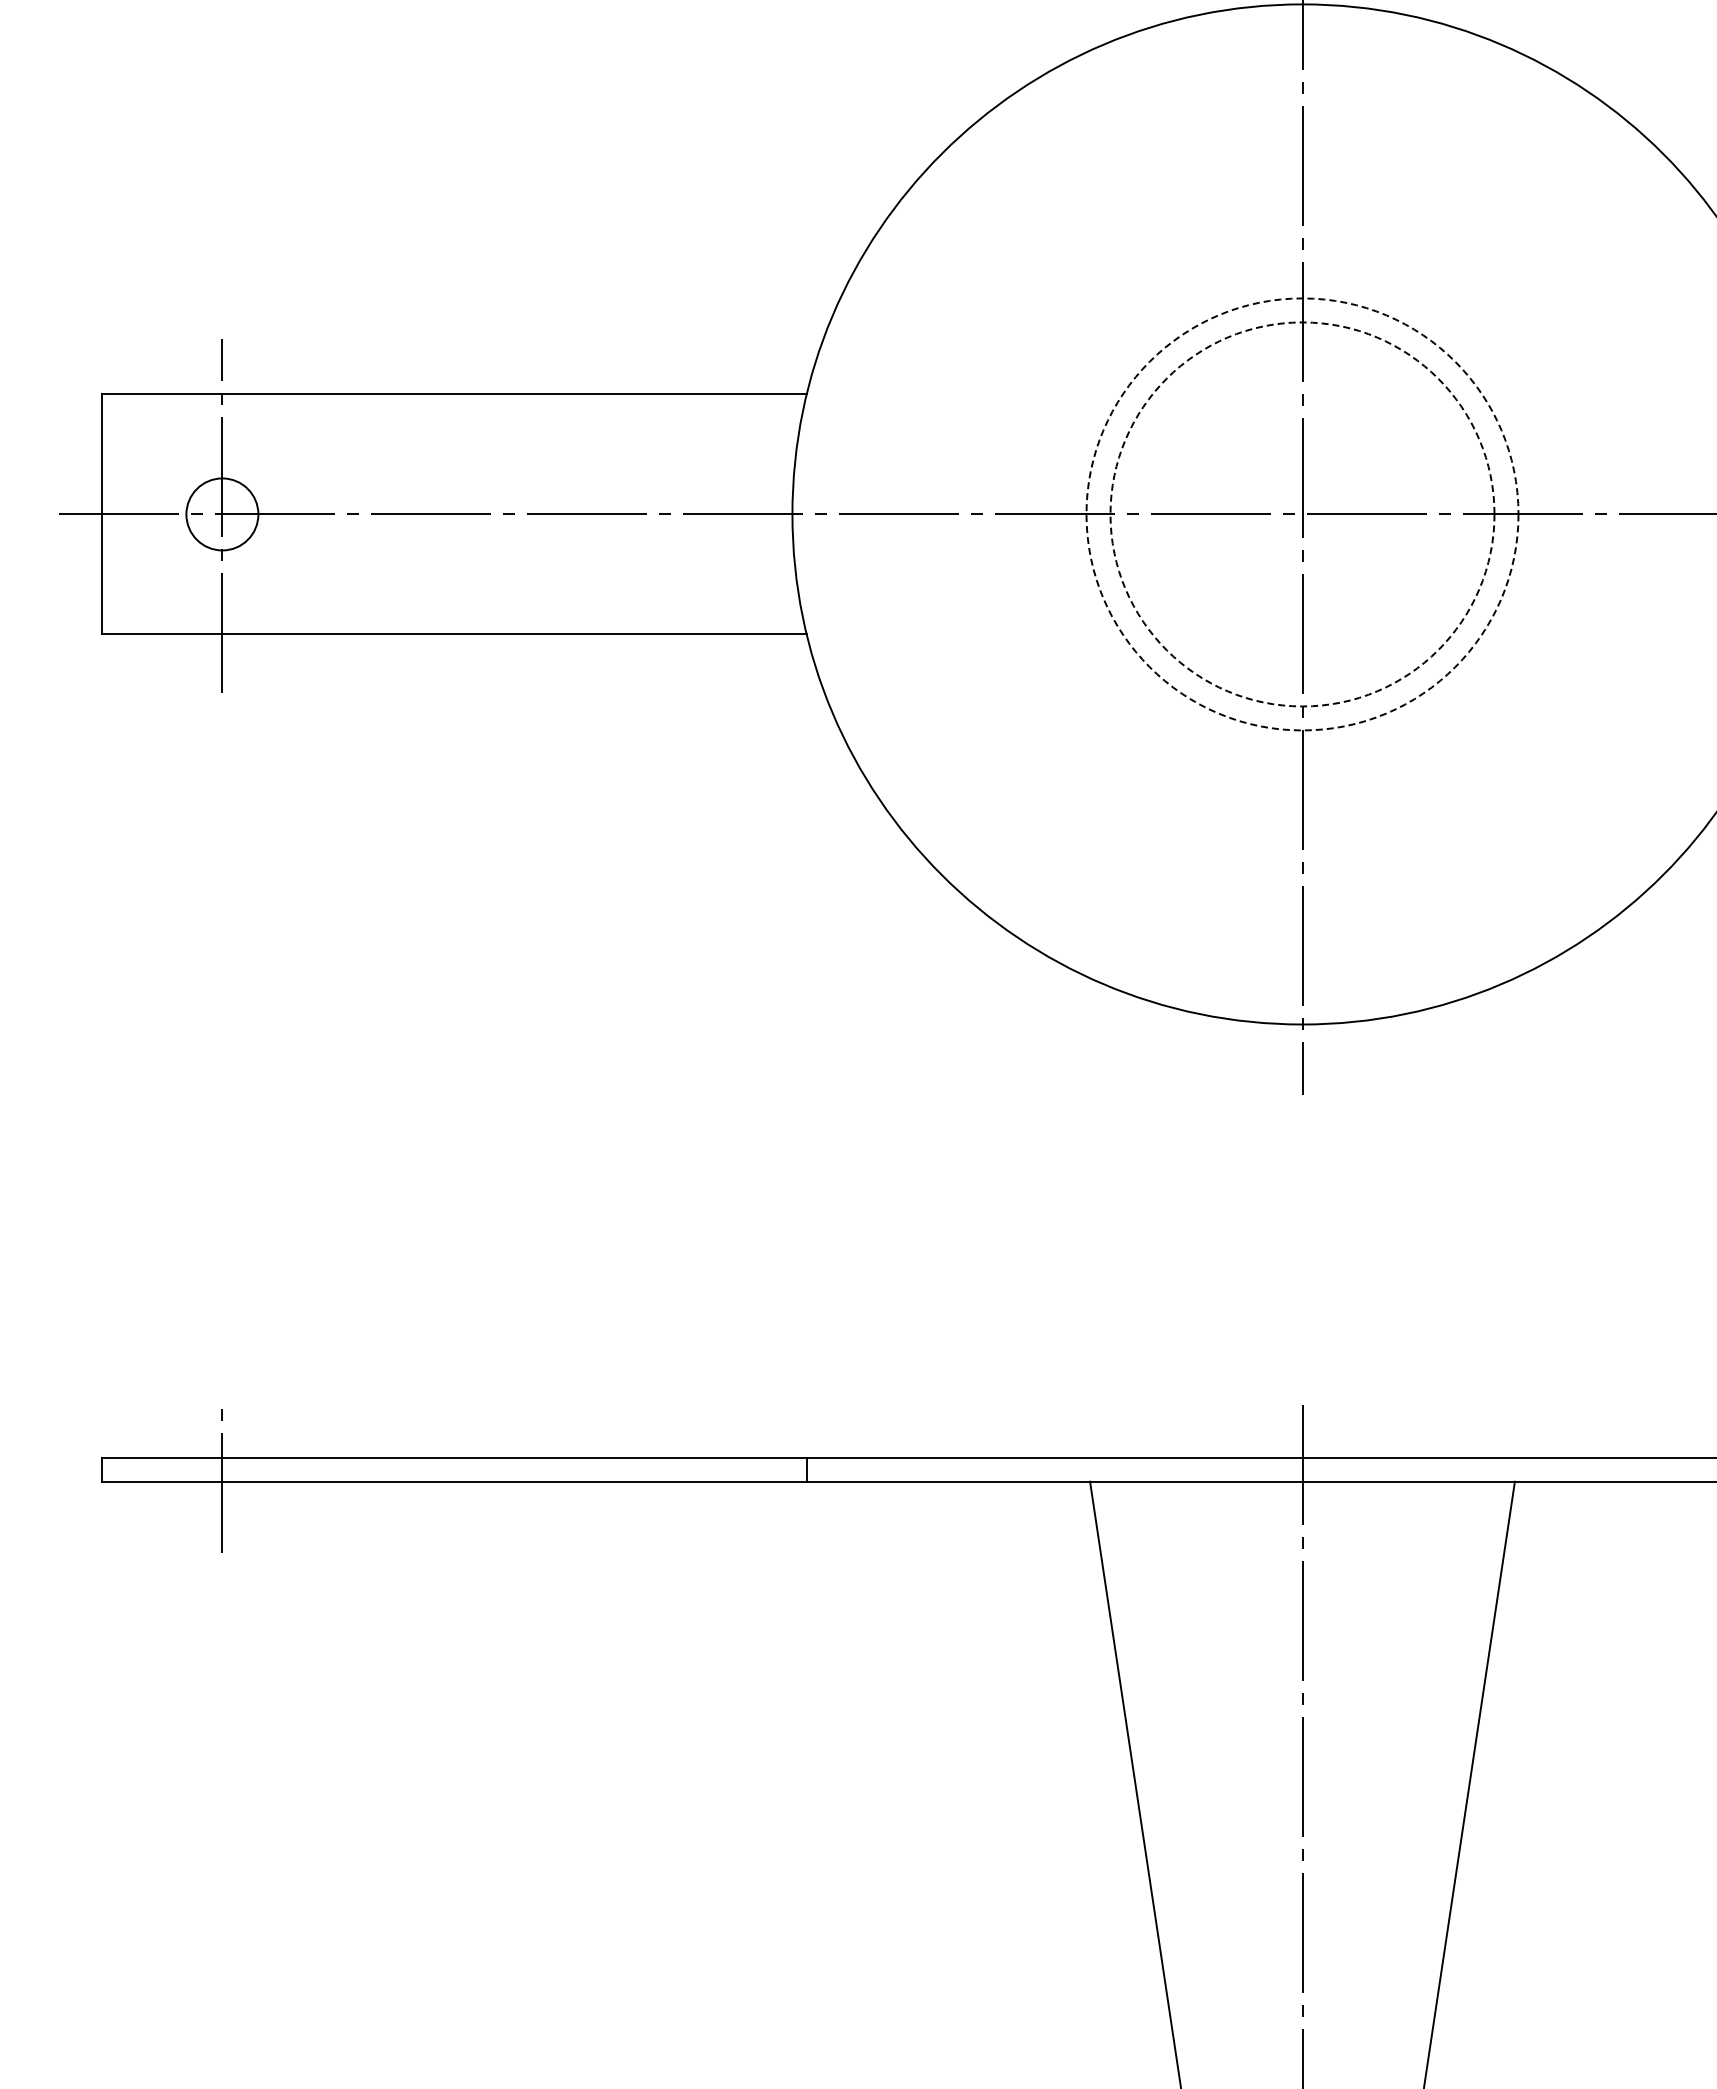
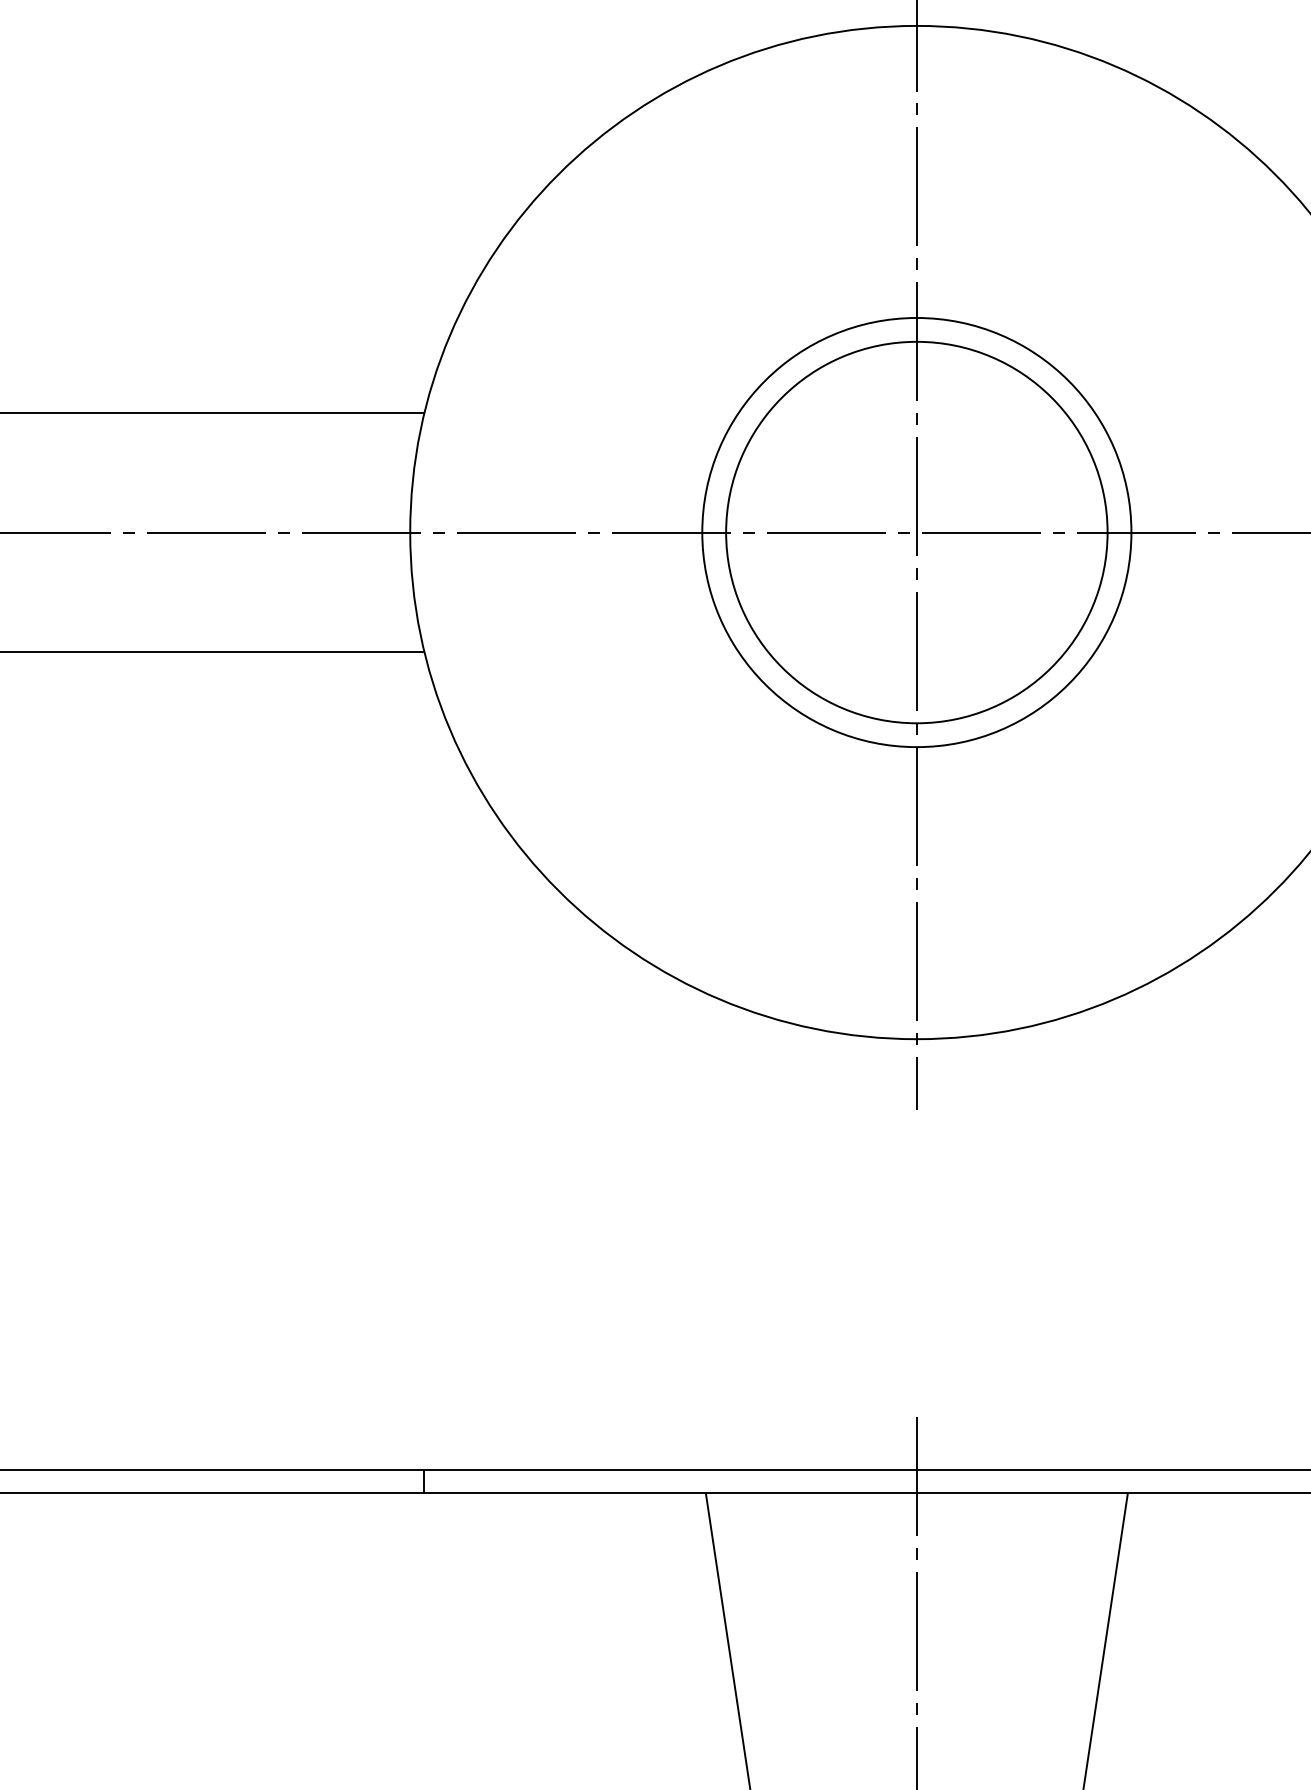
circle: (1302, 514) -> (916, 532), dashed -> solid
circle: (1302, 514) -> (916, 532), dashed -> solid

